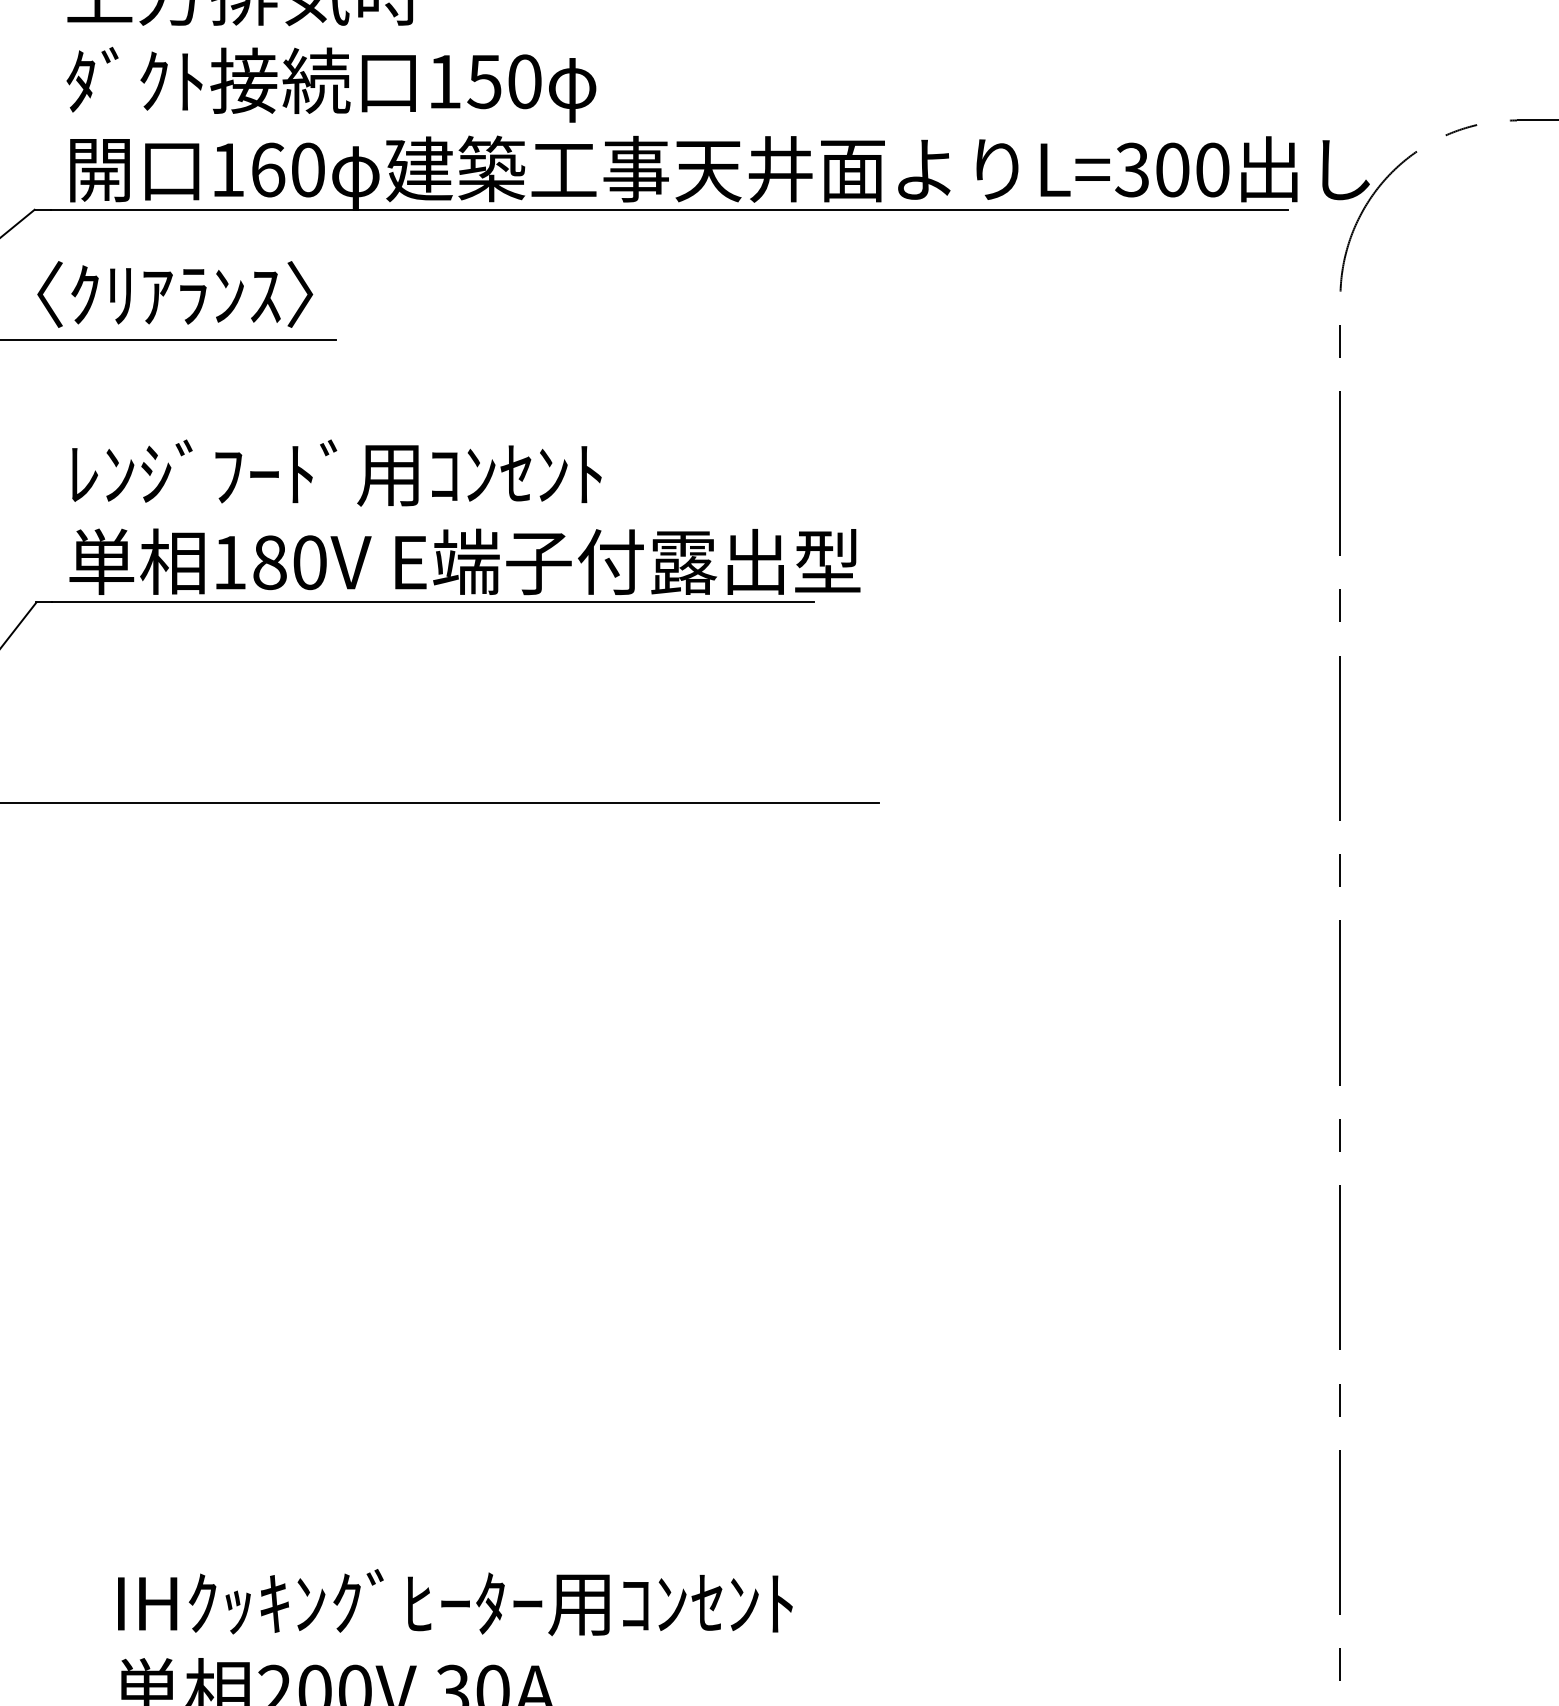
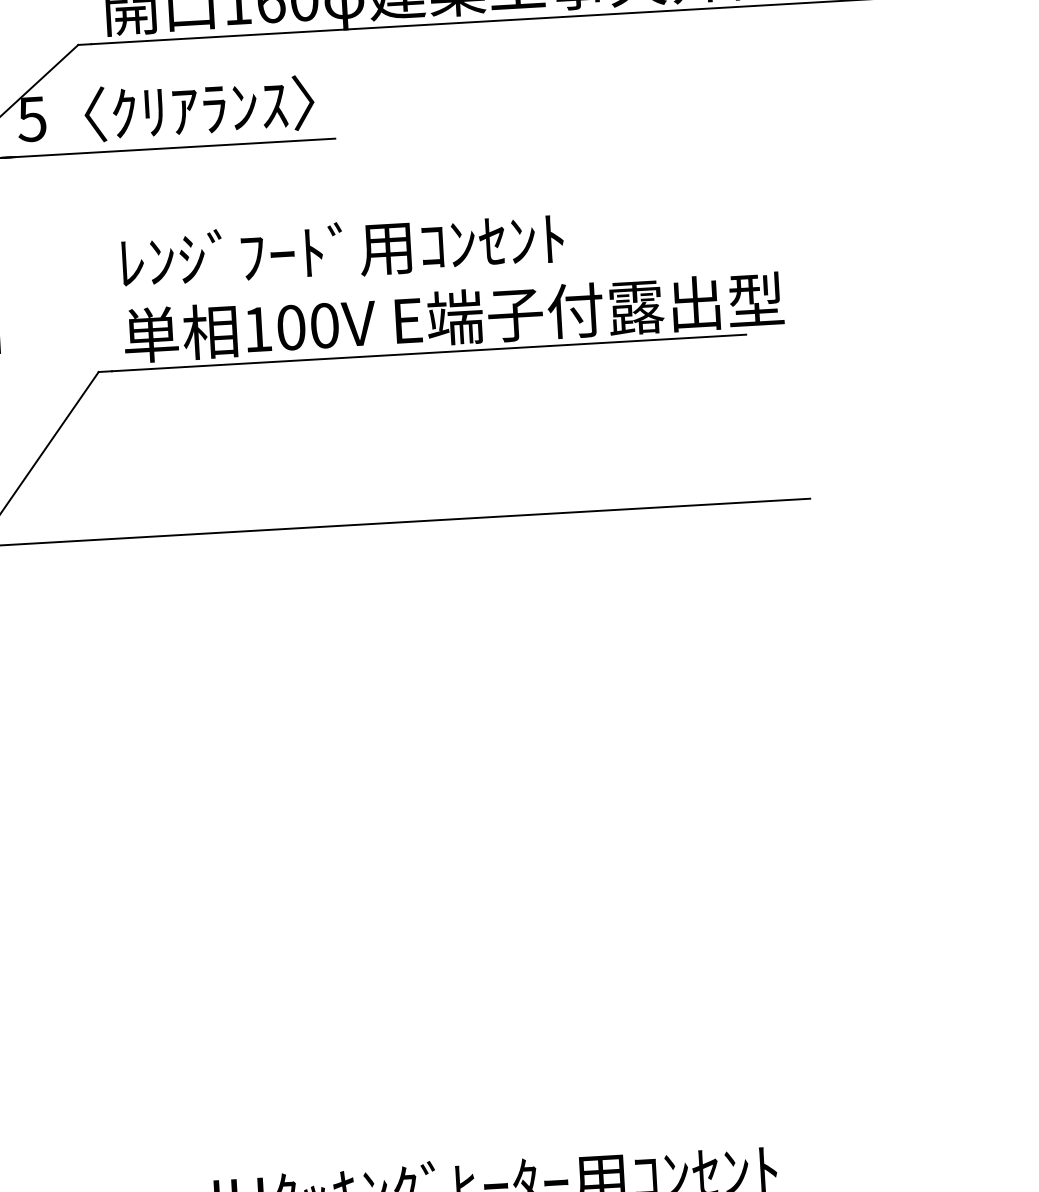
text: (269, 562) -> (290, 327), 180V -> 100V

